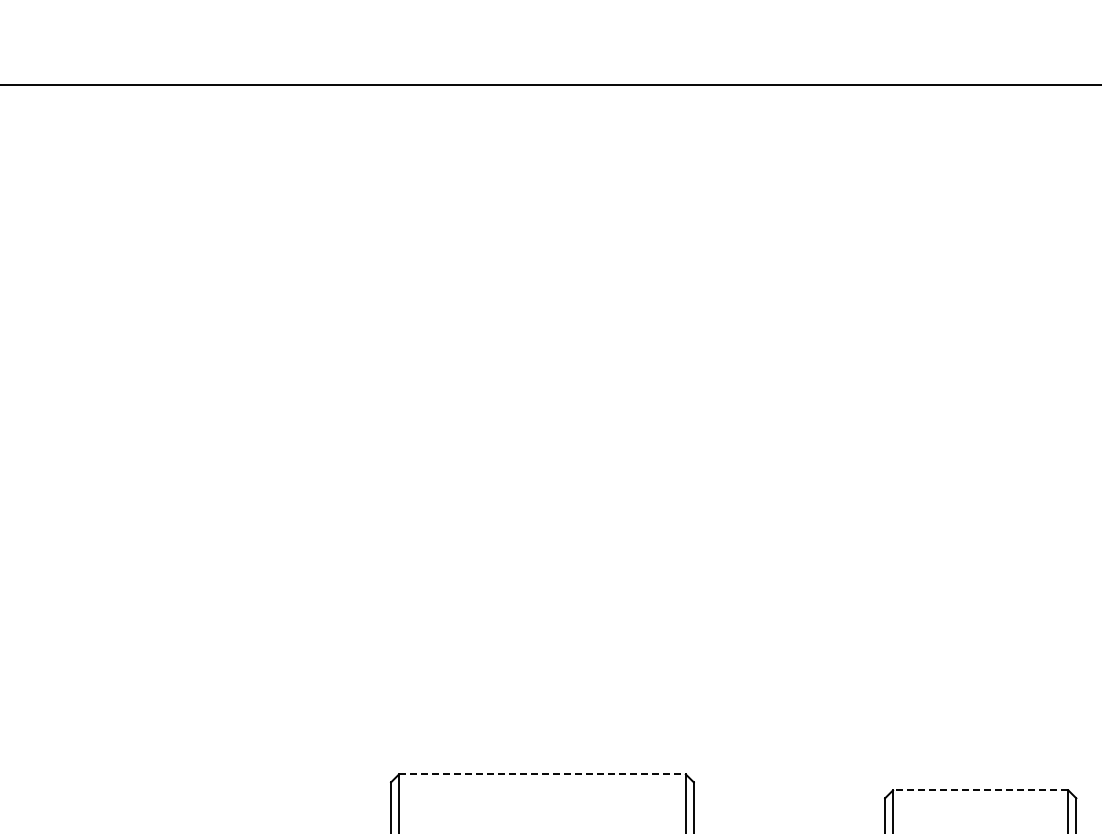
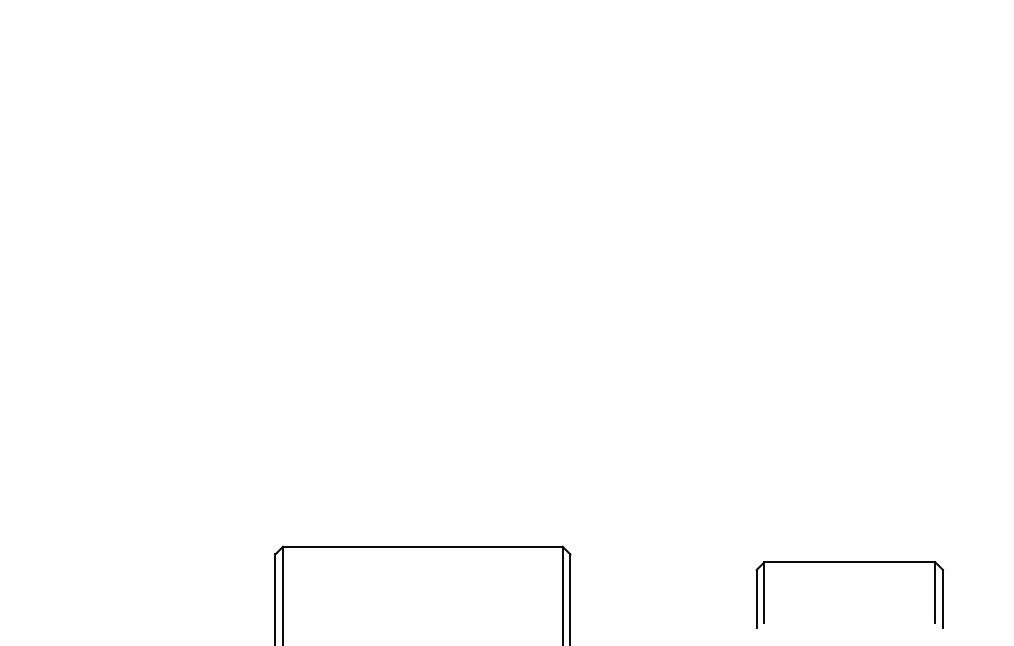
line: (542, 774) -> (422, 546), dashed -> solid
line: (980, 790) -> (849, 562), dashed -> solid

